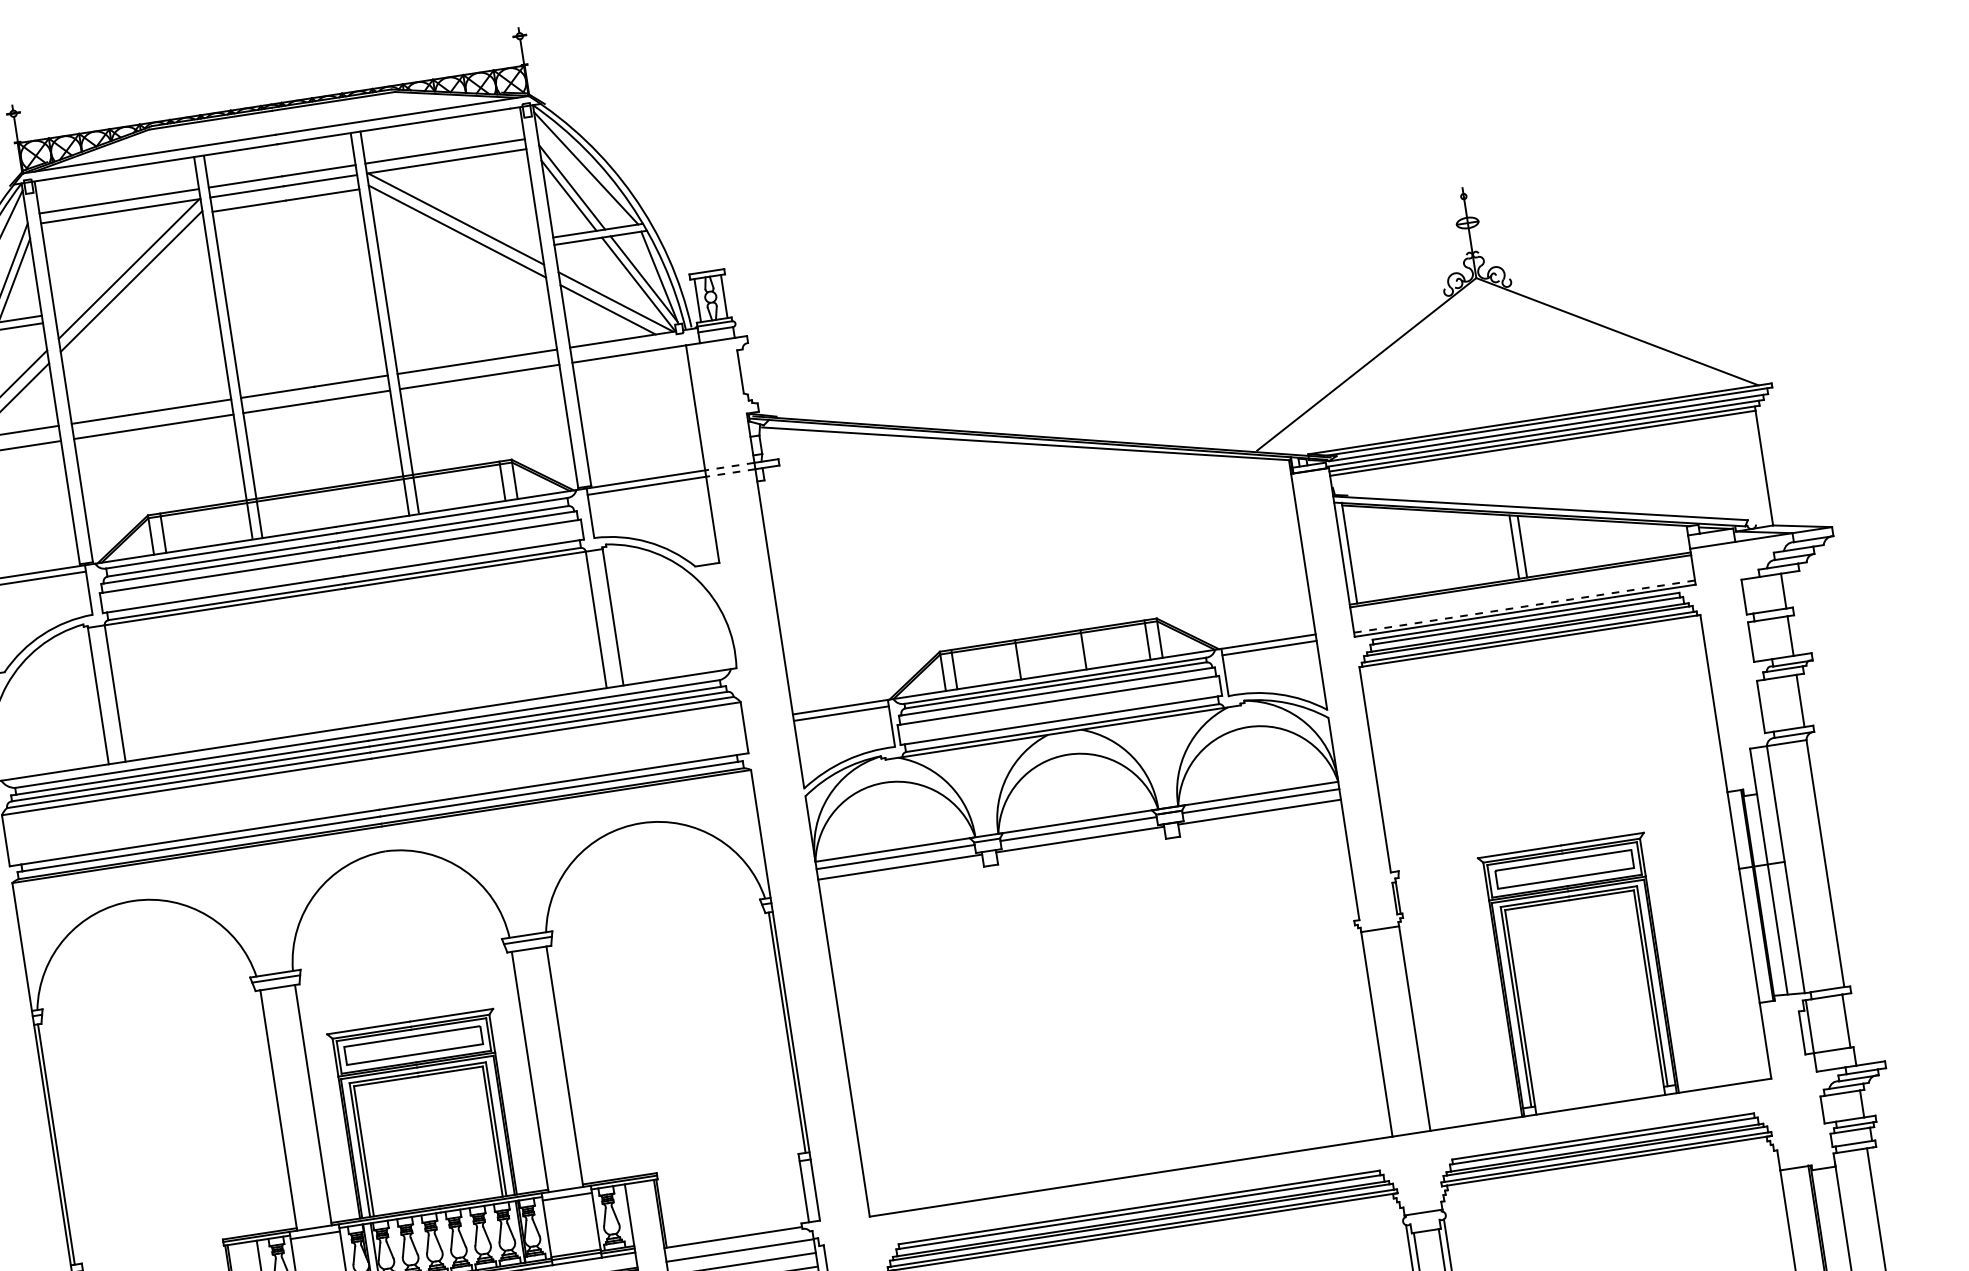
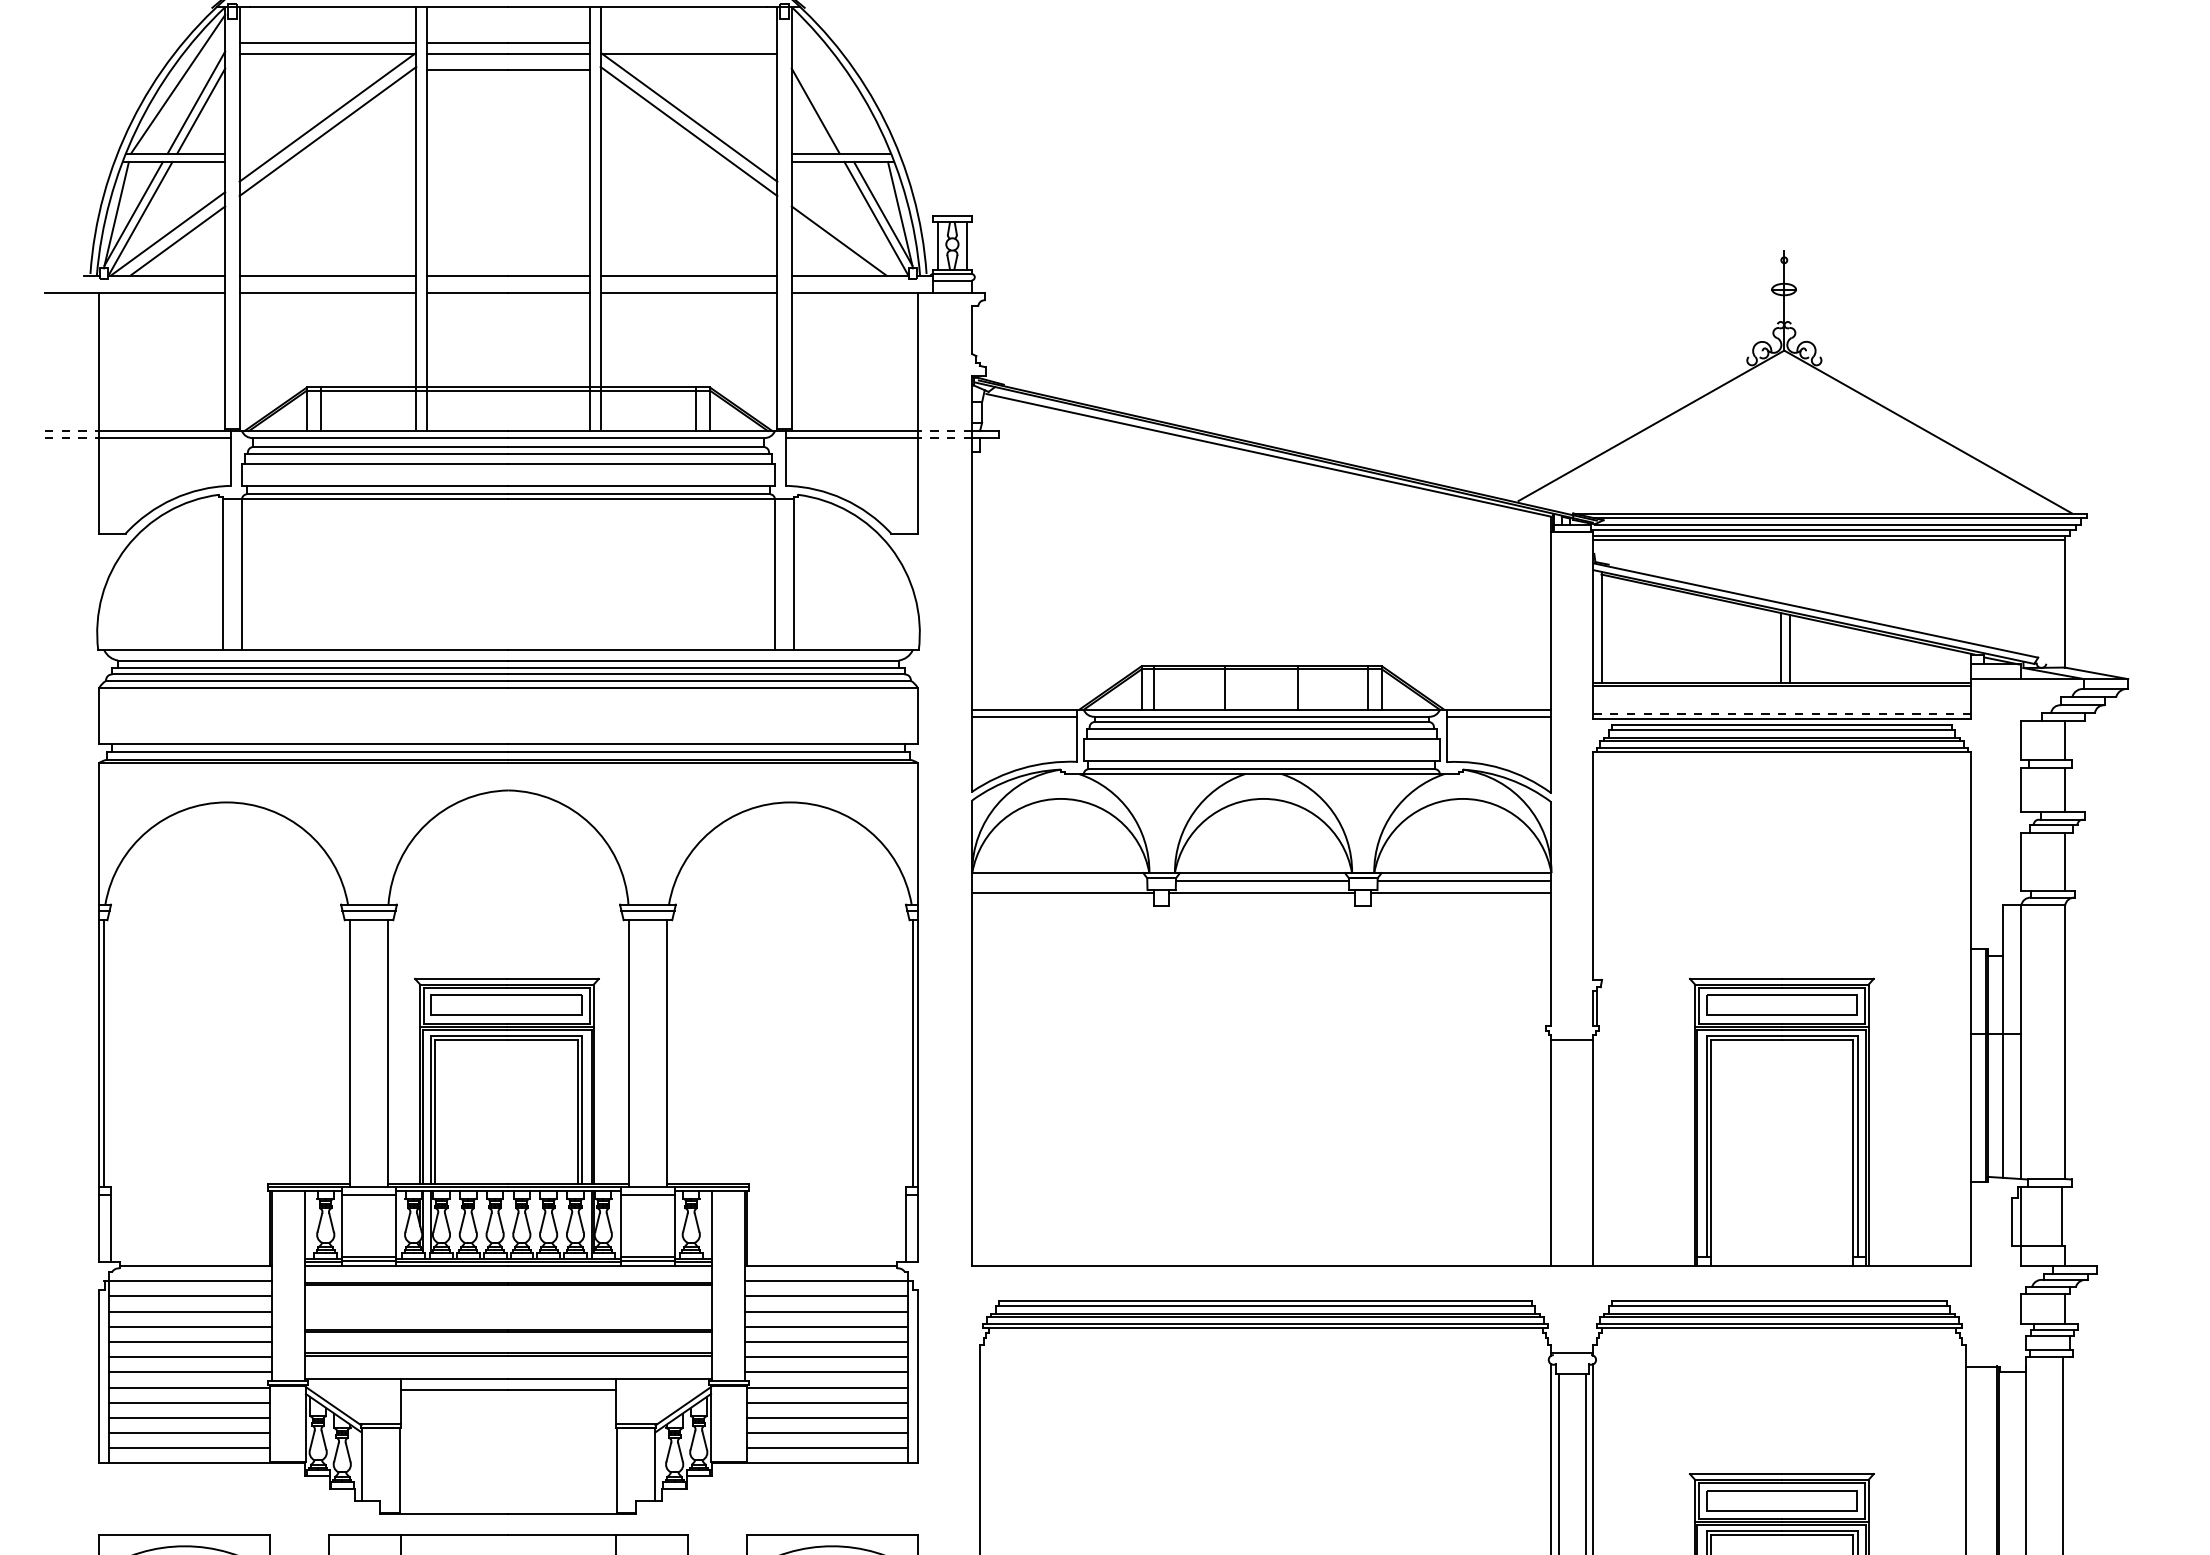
line: (444, 151) -> (688, 42), removed
line: (585, 167) -> (838, 83), removed
line: (572, 187) -> (820, 102), removed
line: (615, 301) -> (848, 233), removed
line: (895, 857) -> (1059, 881), removed

